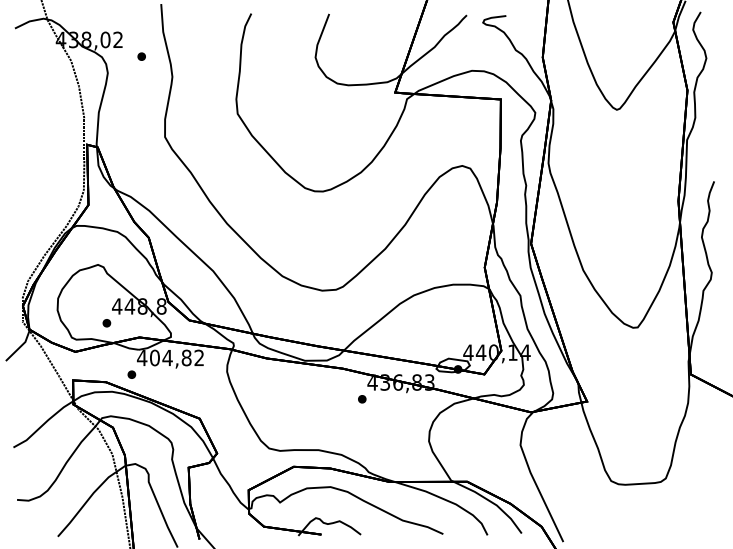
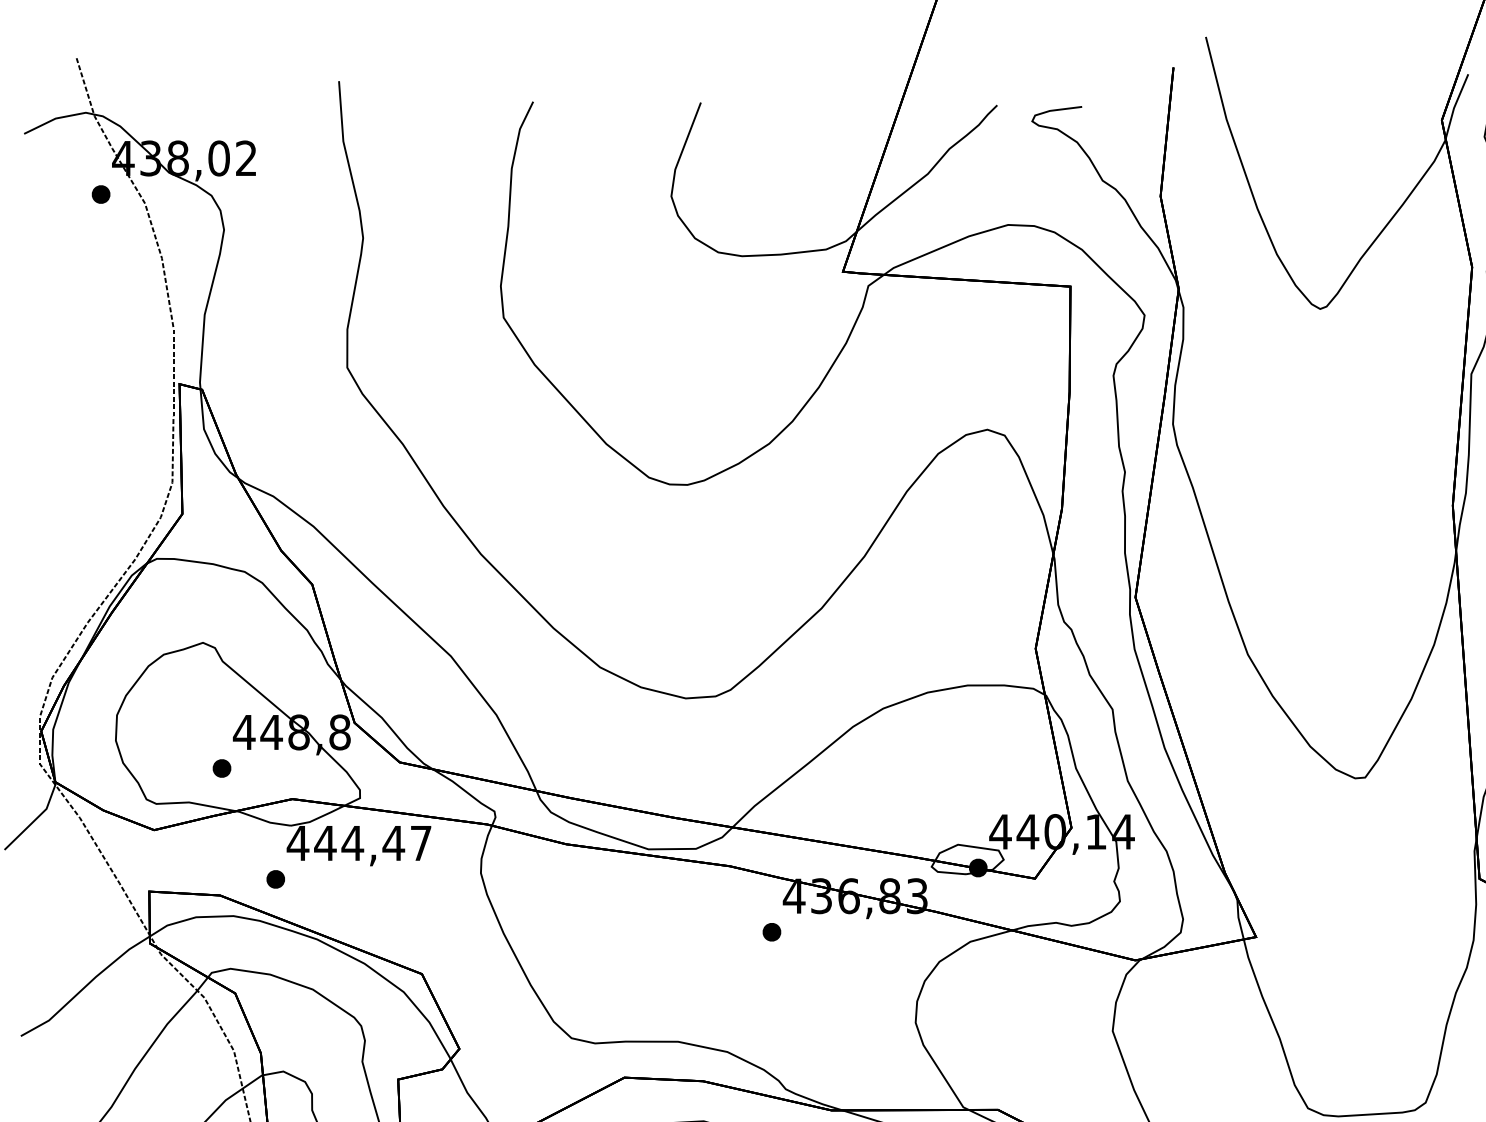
part: (141, 56) -> (100, 194), moved
text: (176, 357) -> (371, 842), 404,82 -> 444,47

